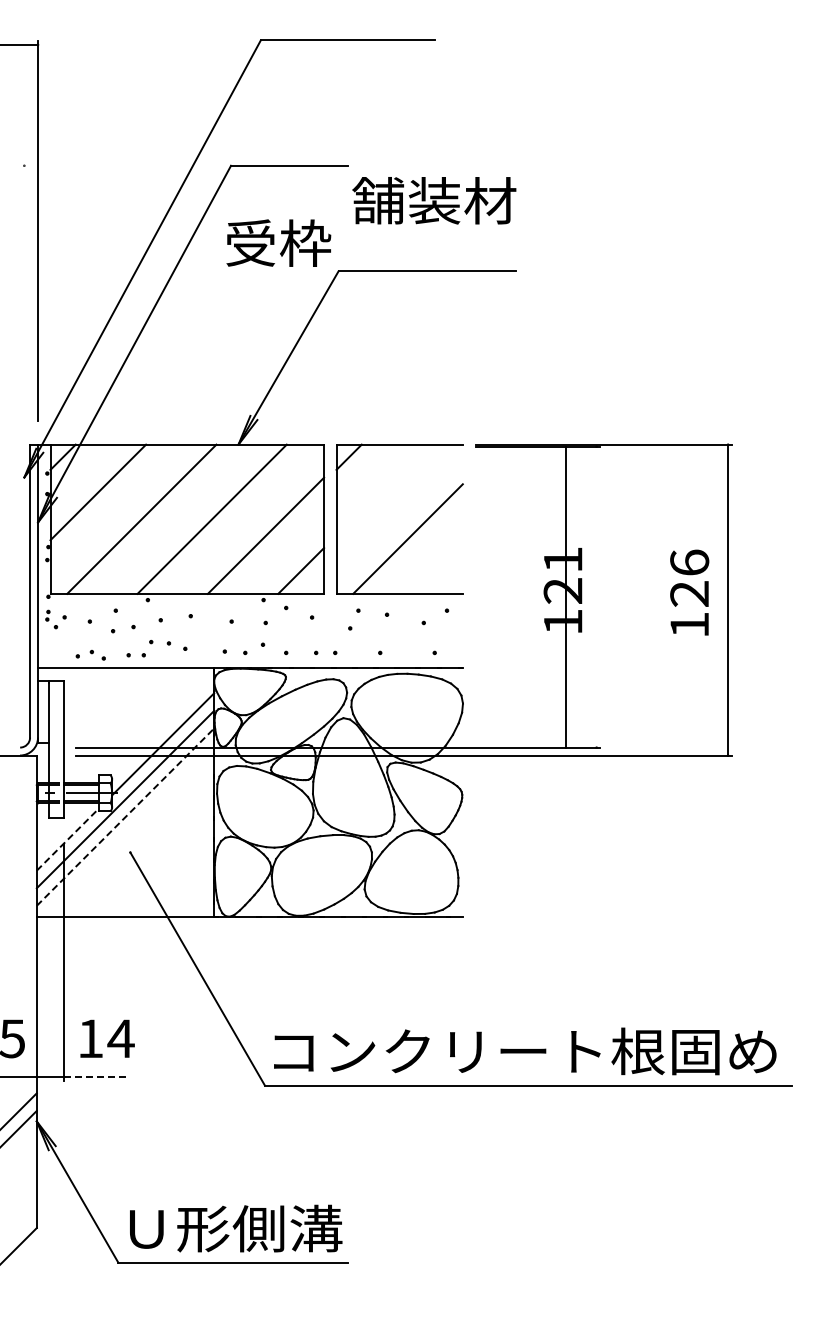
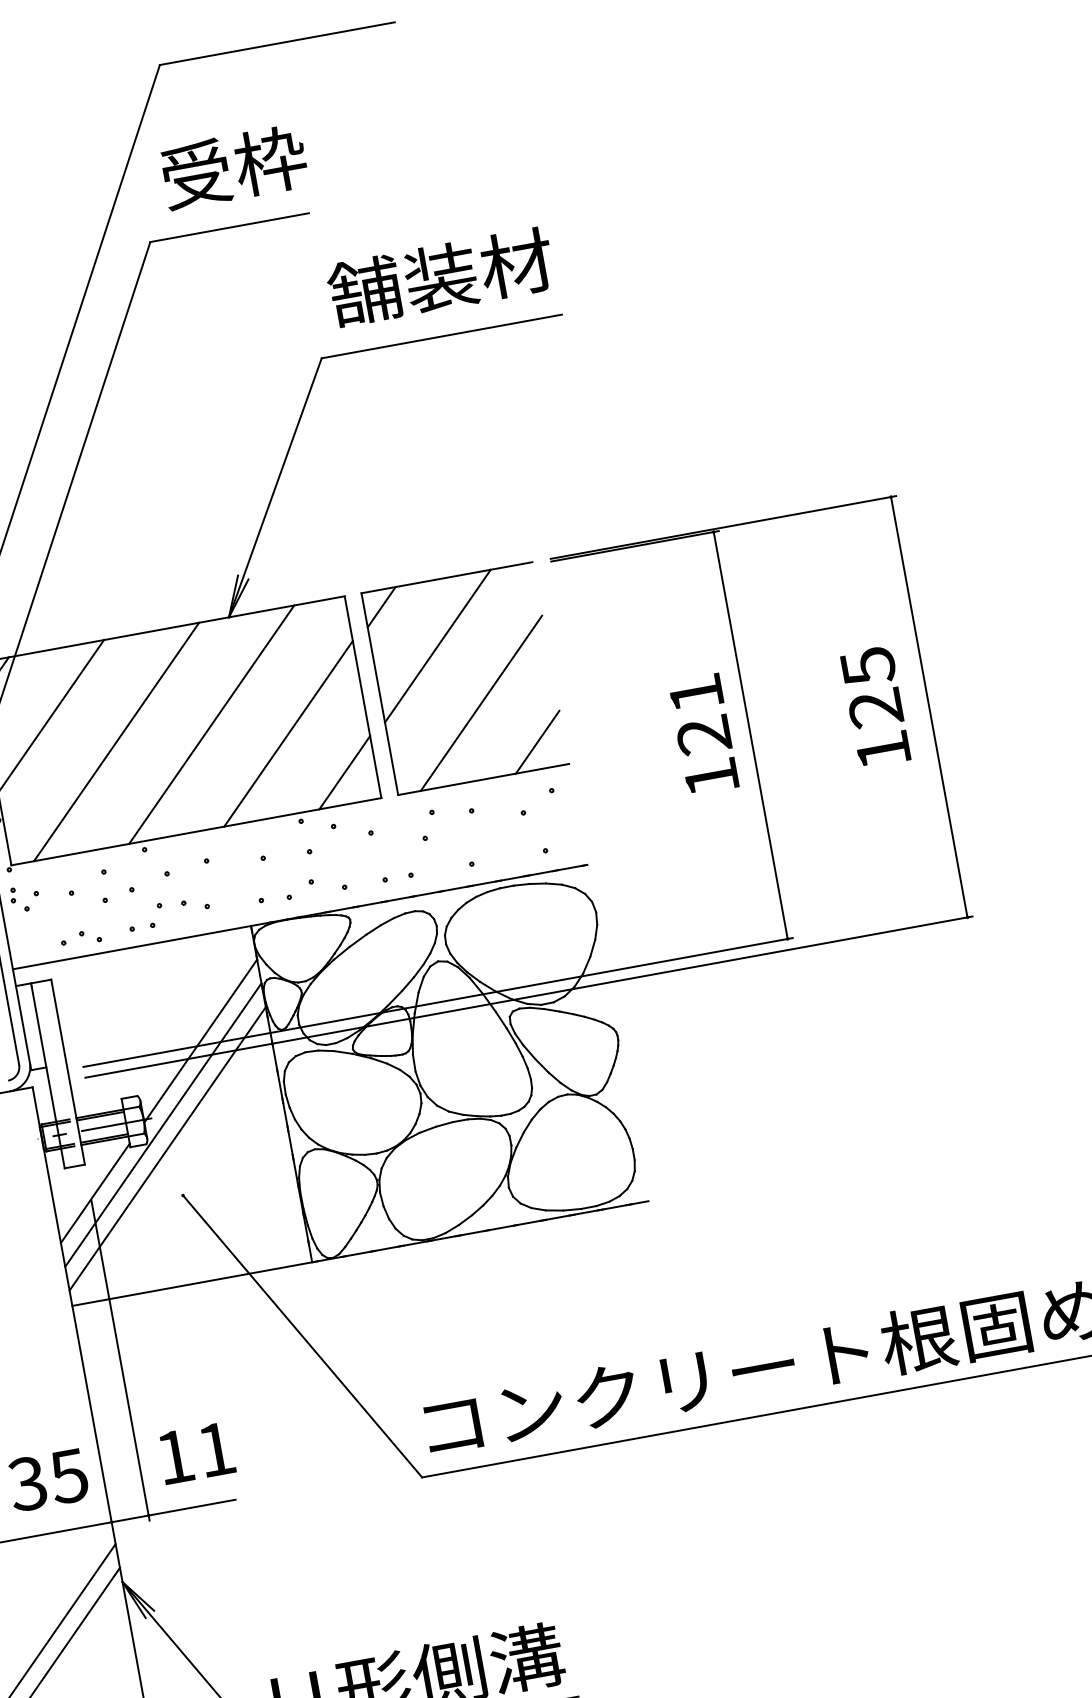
text: (434, 200) -> (440, 276), moved
text: (278, 242) -> (233, 166), moved
line: (384, 492) -> (438, 646), added
text: (689, 562) -> (867, 665), 126 -> 125
line: (442, 573) -> (536, 741), added
line: (565, 596) -> (750, 734), moved
line: (125, 816) -> (167, 1147), dashed -> solid
line: (67, 839) -> (94, 1193), dashed -> solid
text: (120, 1038) -> (215, 1449), 14 -> 11
line: (96, 1077) -> (192, 1507), dashed -> solid

